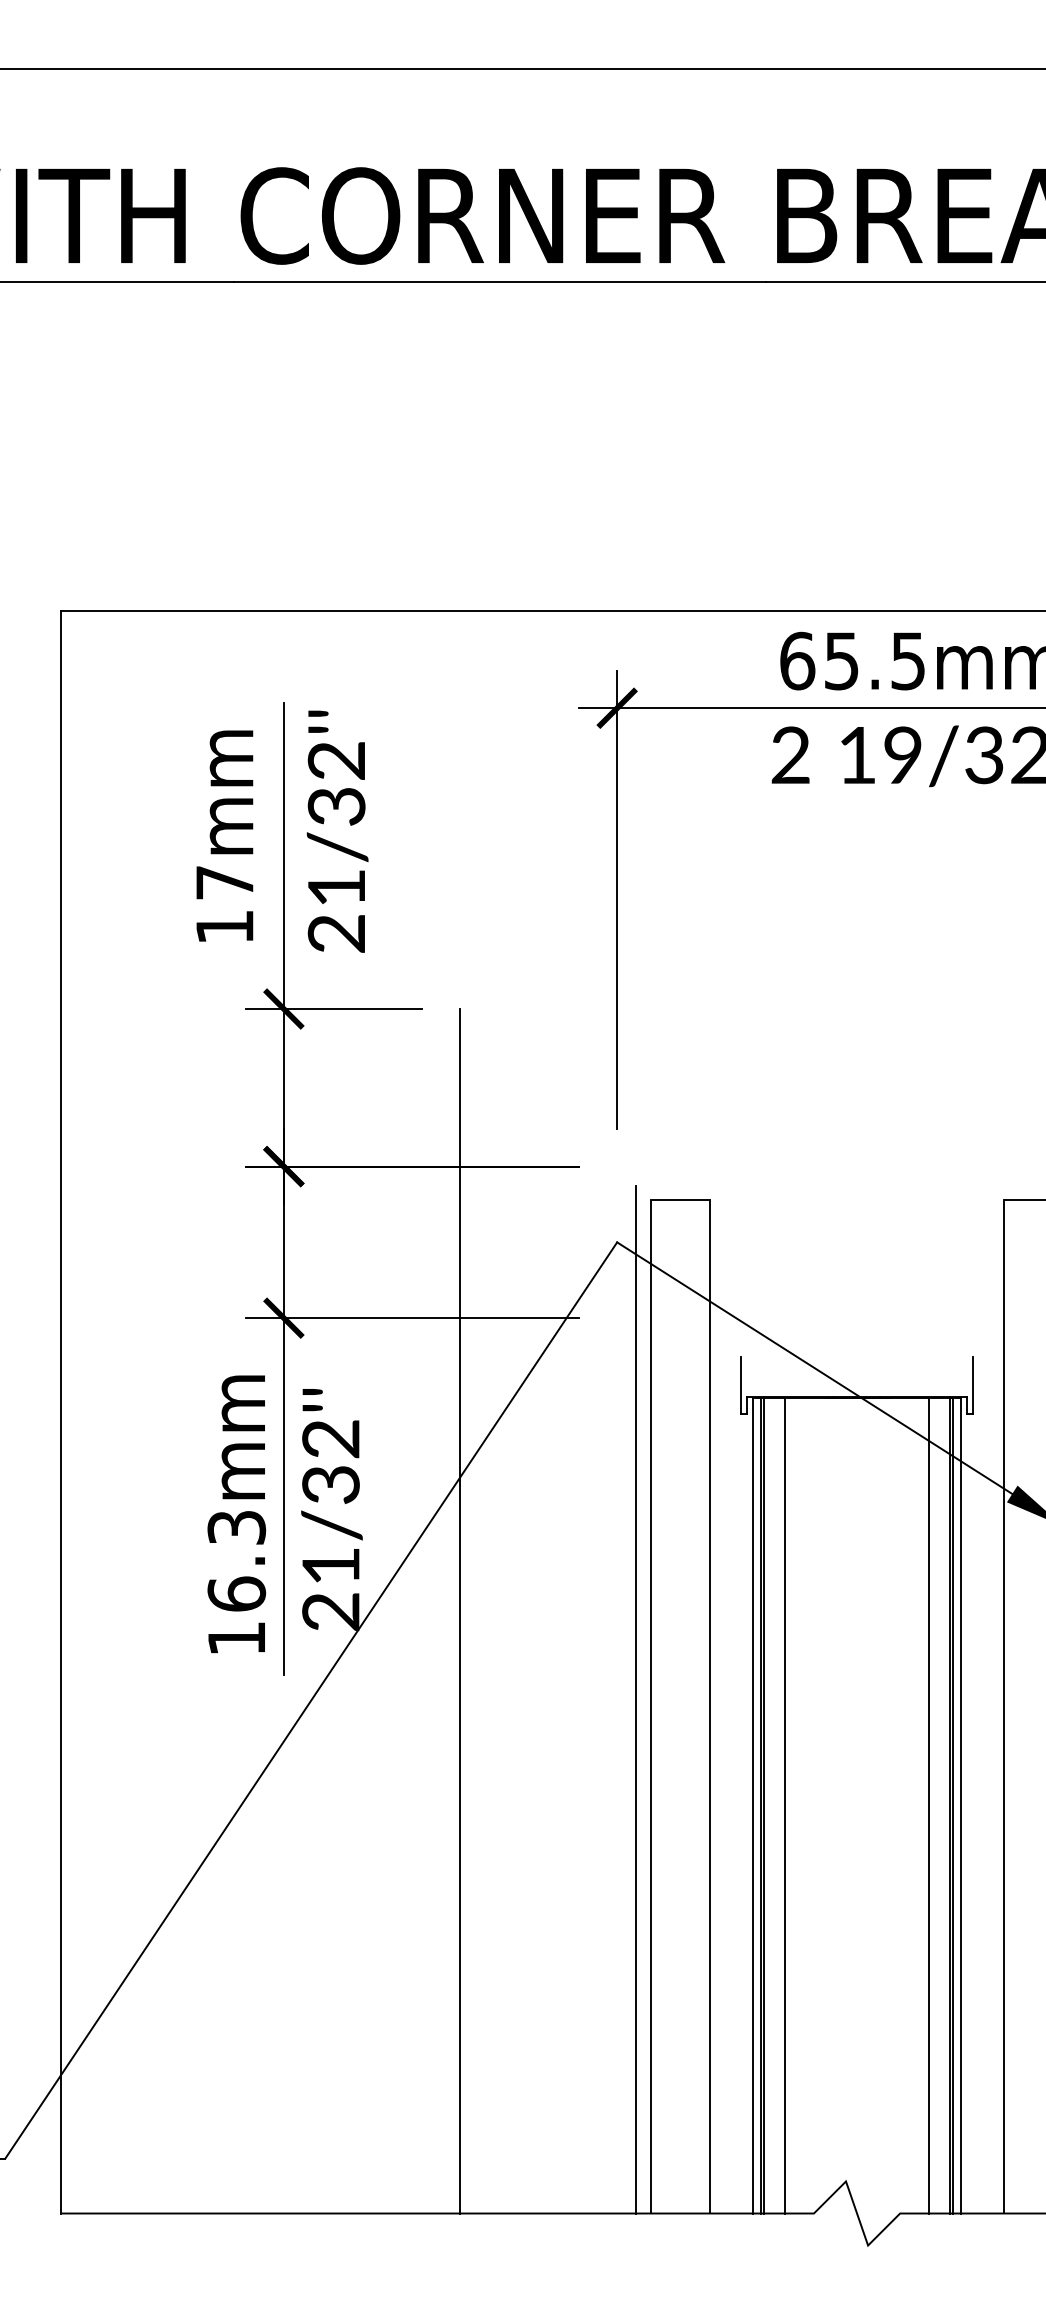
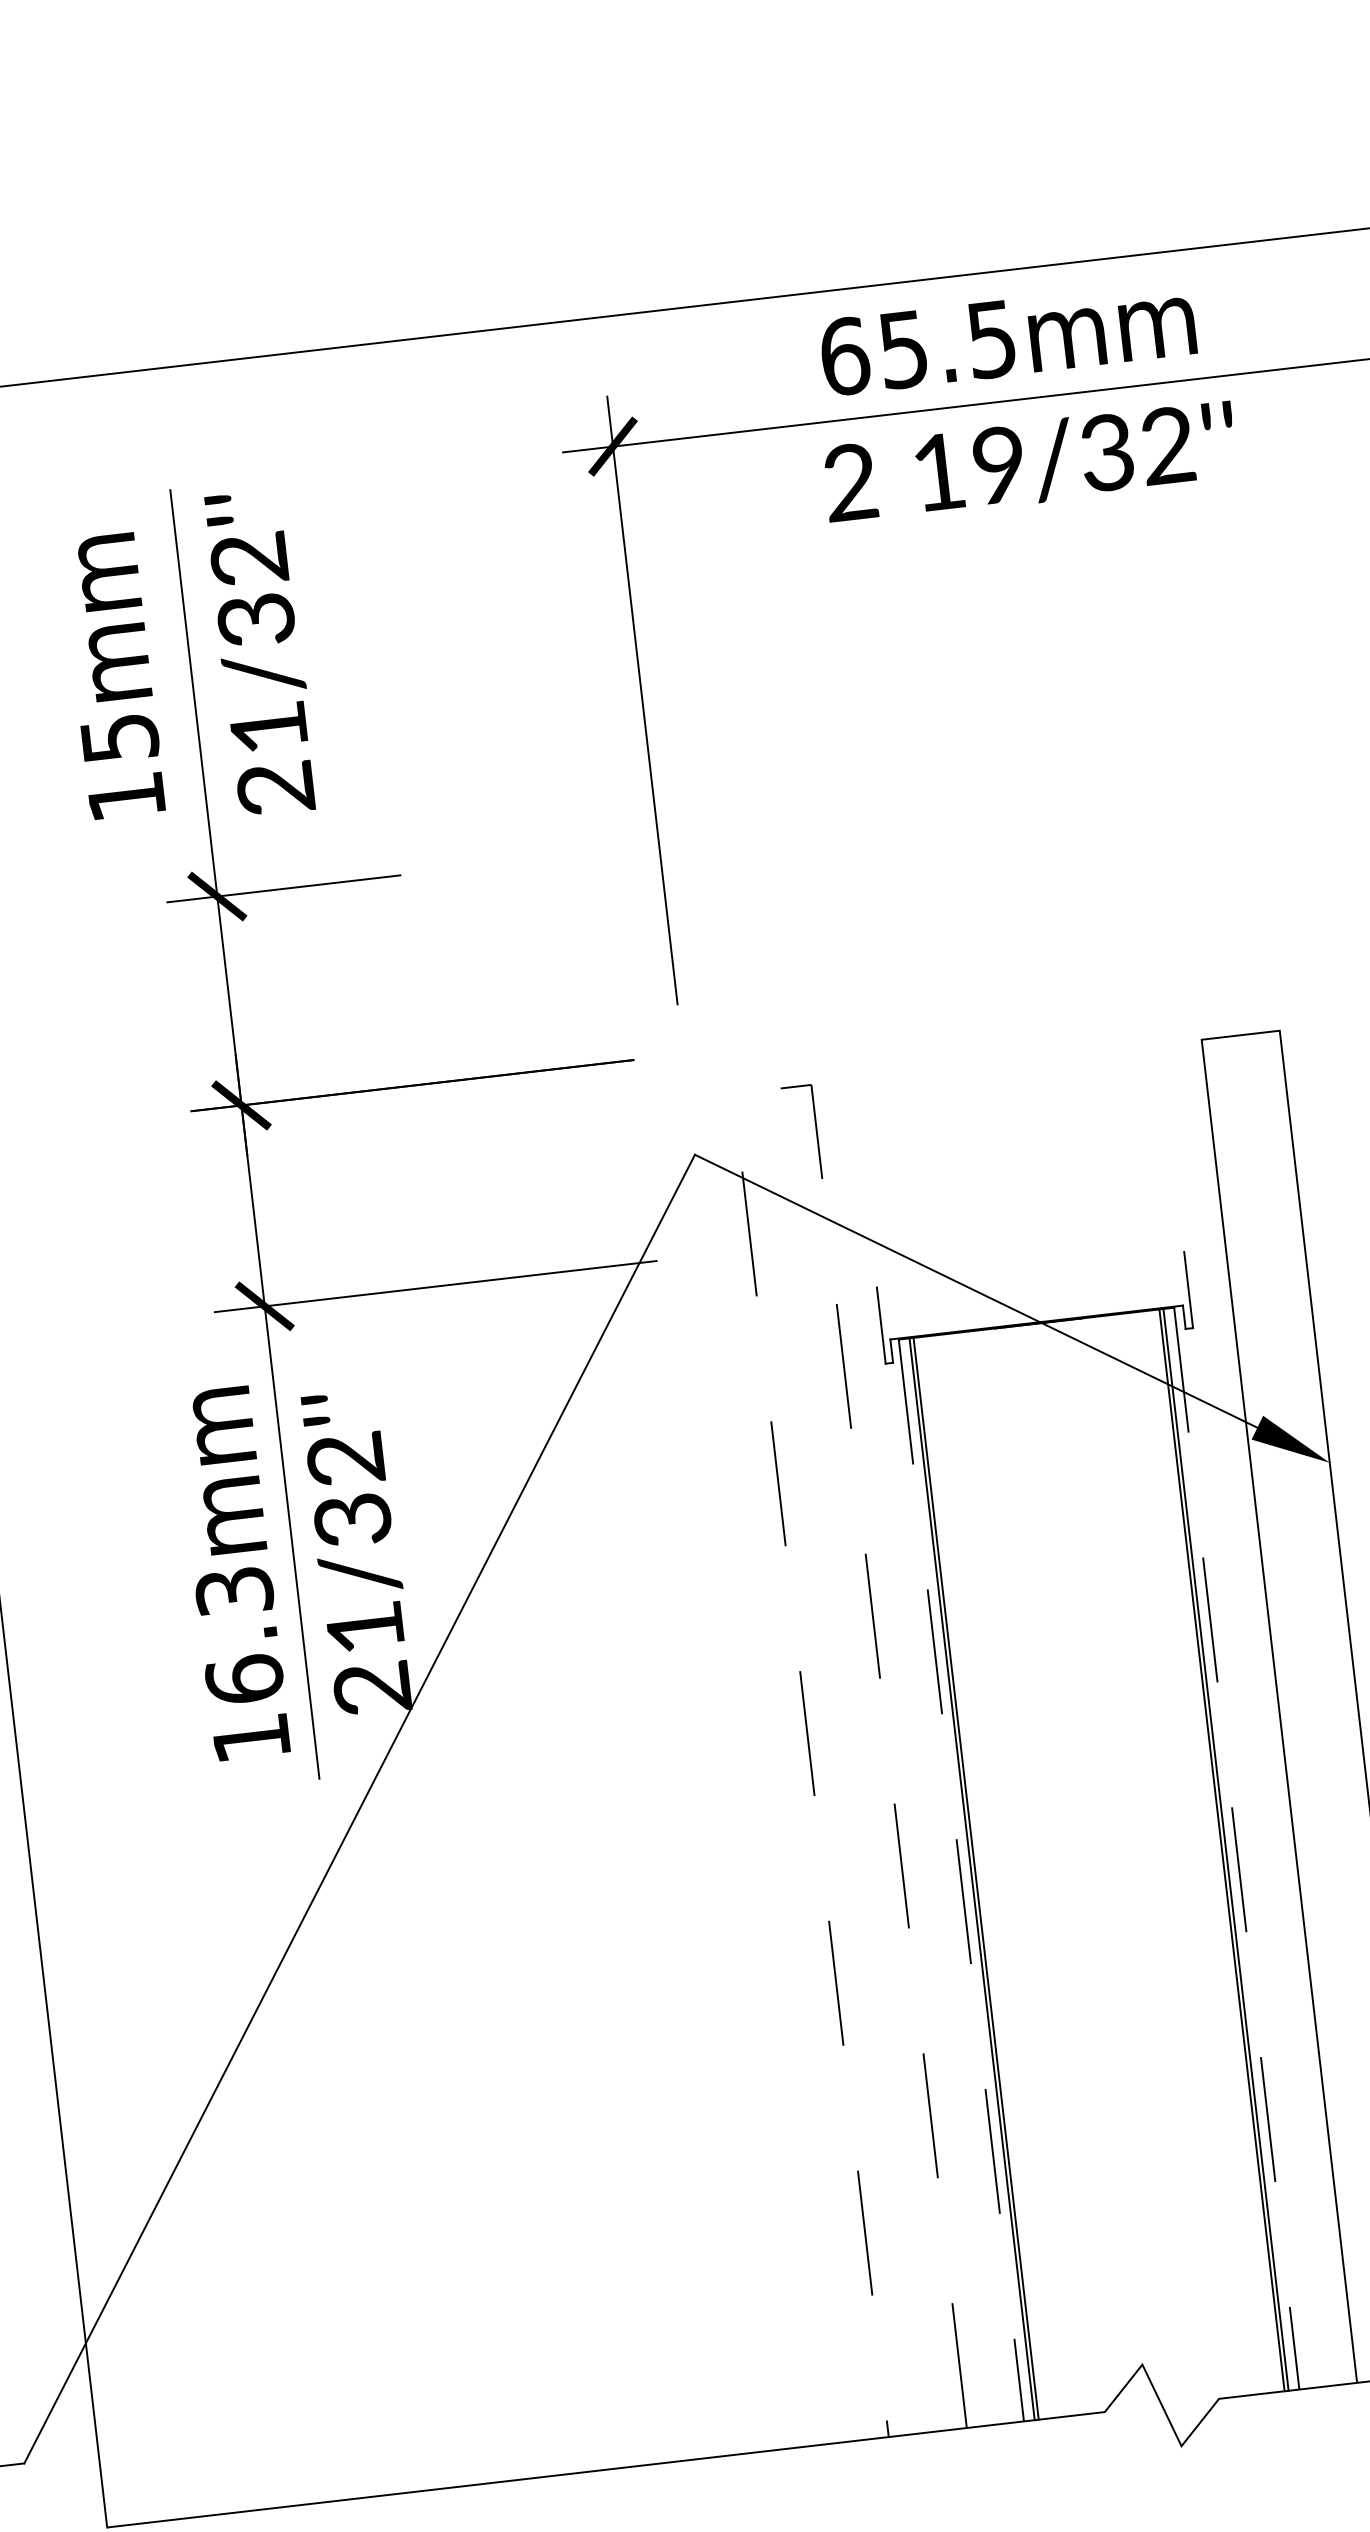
text: (225, 882) -> (120, 737), 17mm -> 15mm
line: (679, 1200) -> (771, 1089), solid -> dashed
line: (459, 1611) -> (542, 1668), removed
line: (636, 1699) -> (790, 1757), removed
line: (752, 1805) -> (960, 1880), solid -> dashed
line: (784, 1805) -> (1003, 1875), removed
line: (929, 1805) -> (1195, 1853), removed
line: (960, 1805) -> (1236, 1848), solid -> dashed

